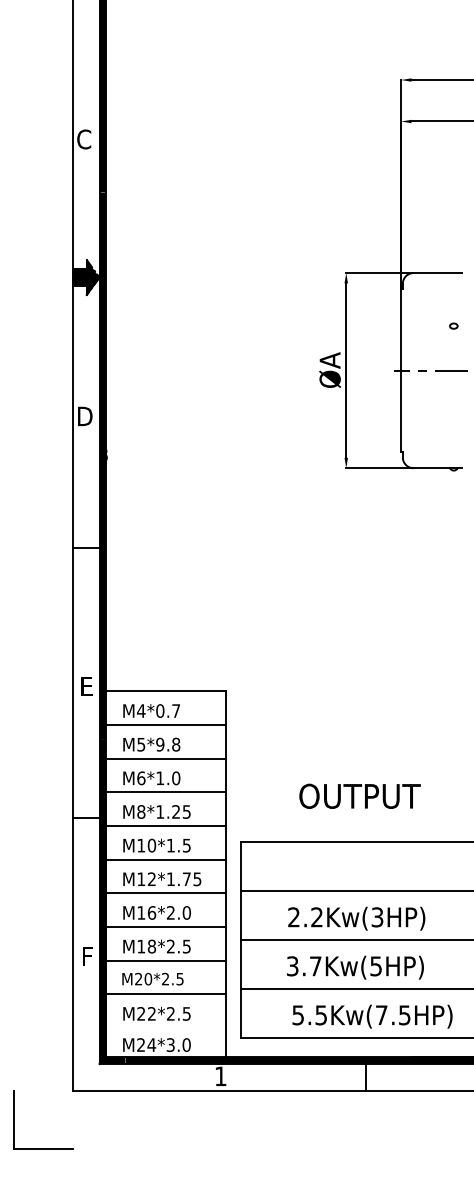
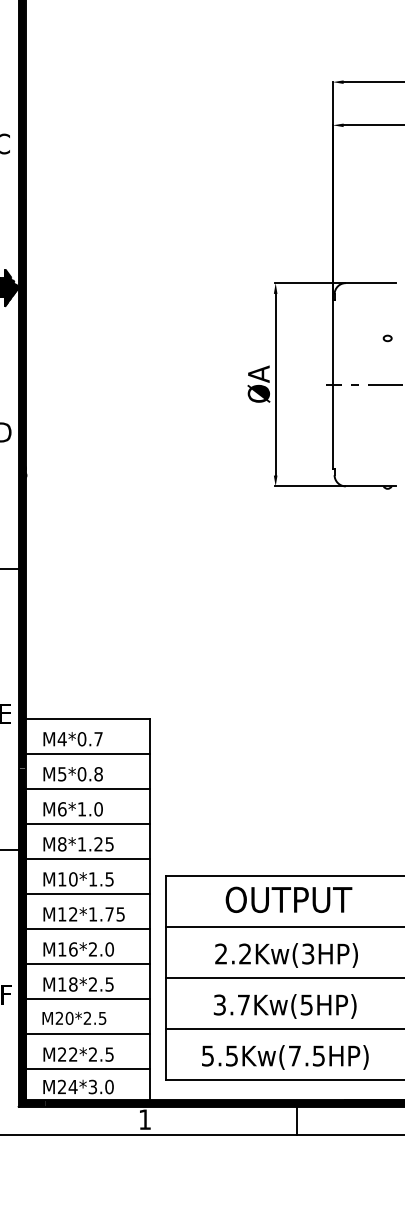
text: (160, 744) -> (82, 774), M5*9.8 -> M5*0.8
text: (359, 795) -> (288, 899), moved
text: (372, 1016) -> (285, 1057), moved
line: (165, 1027) -> (87, 1068), added

